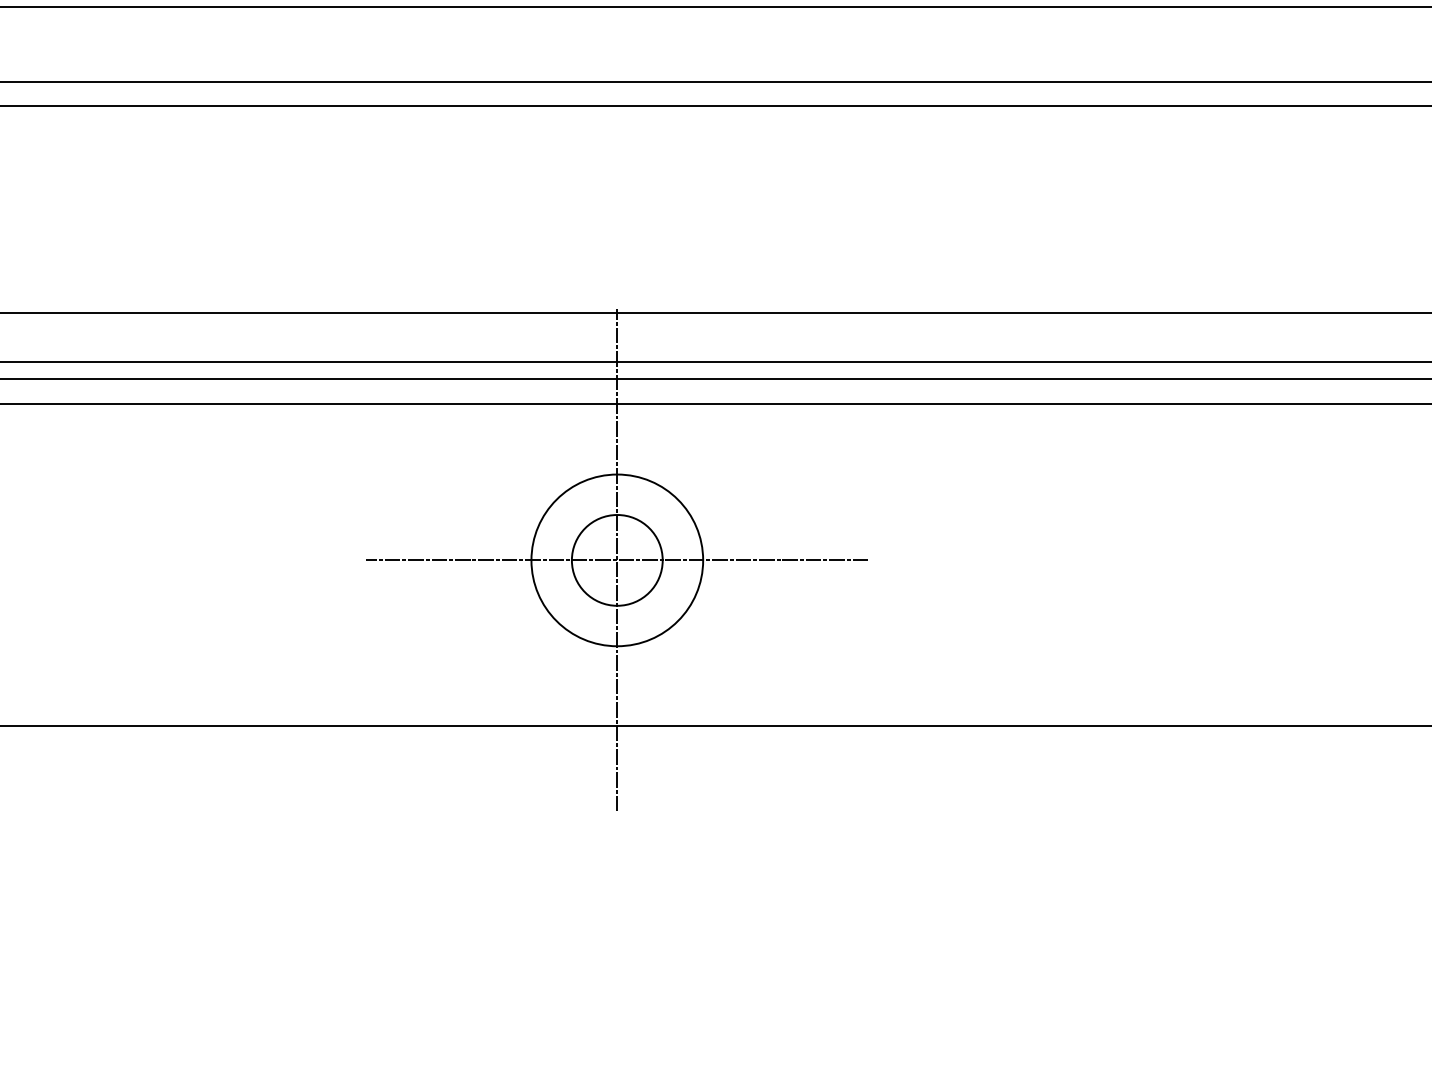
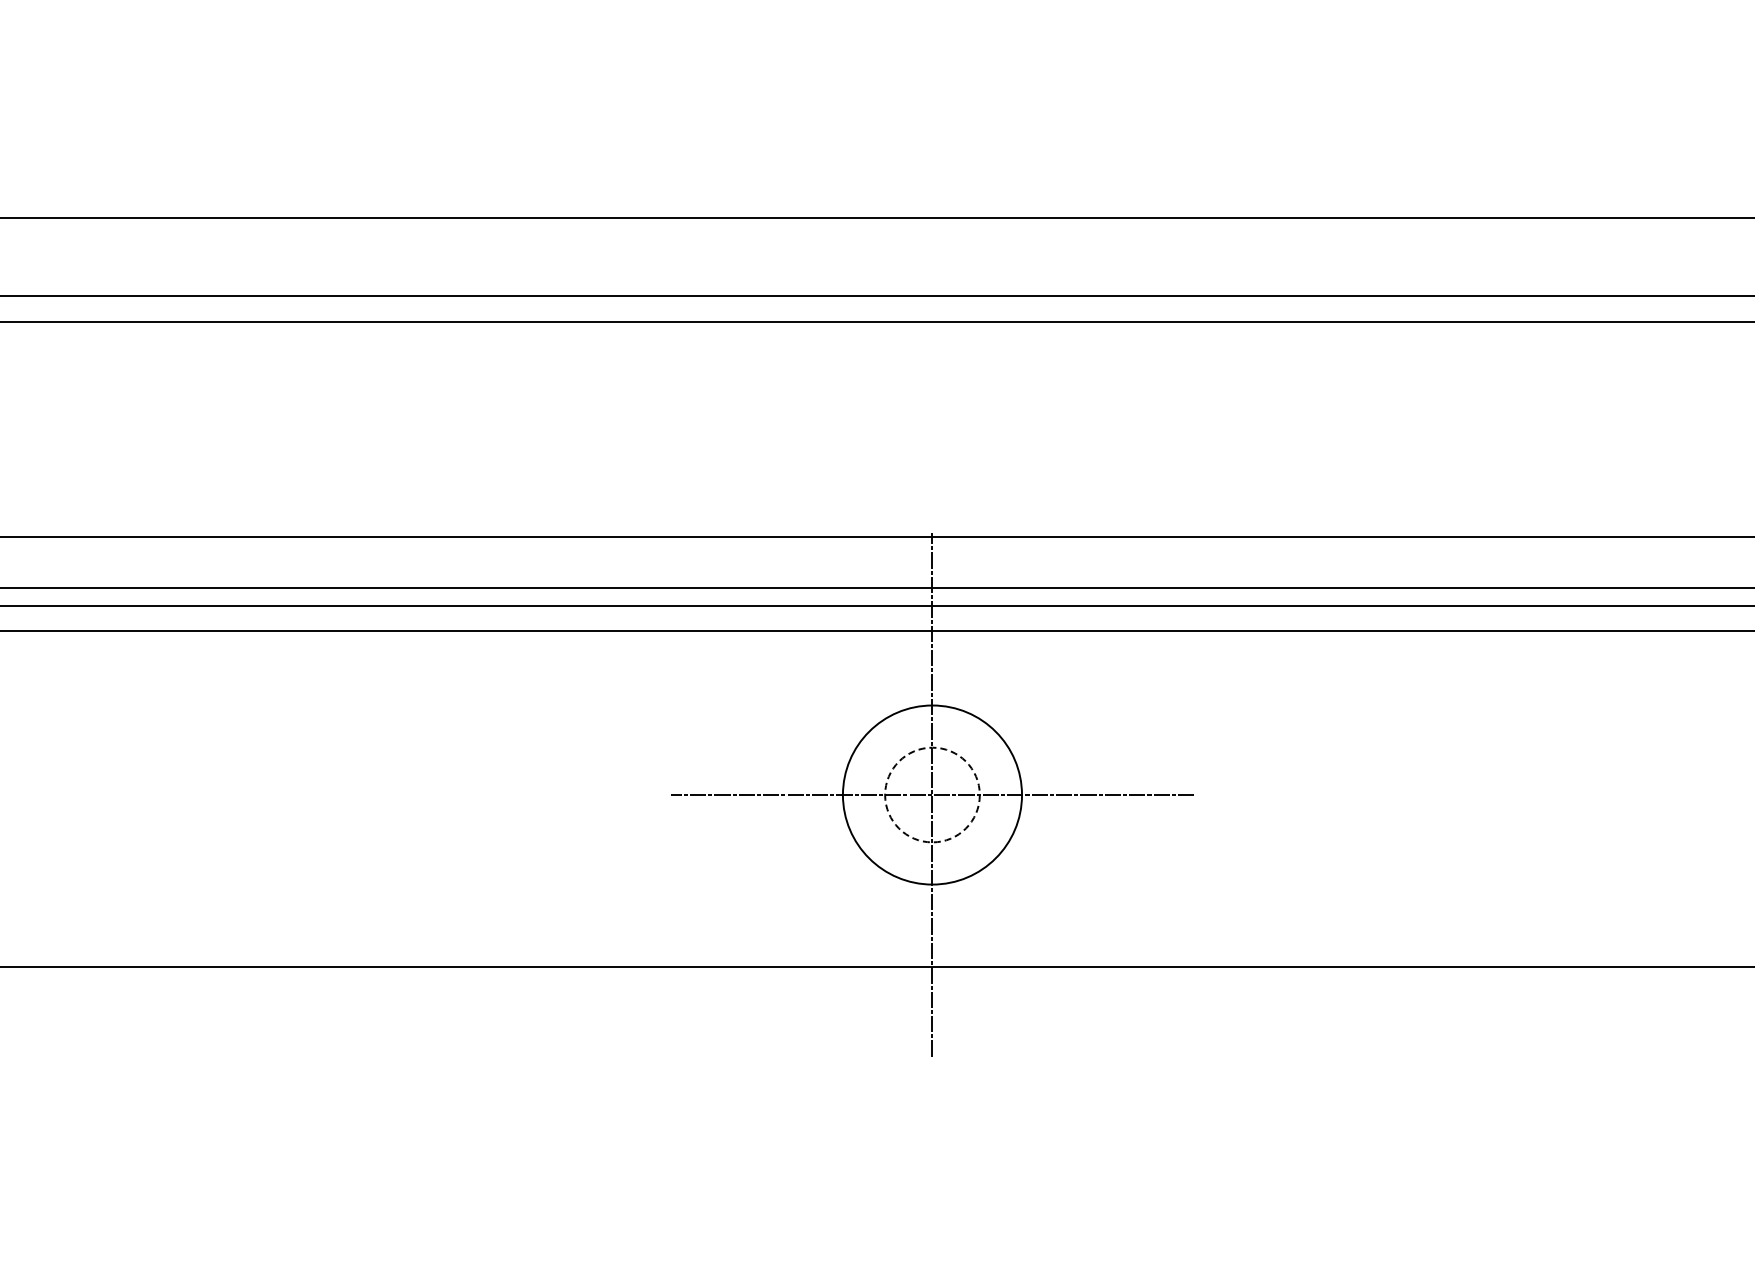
circle: (617, 559) -> (932, 794), solid -> dashed

